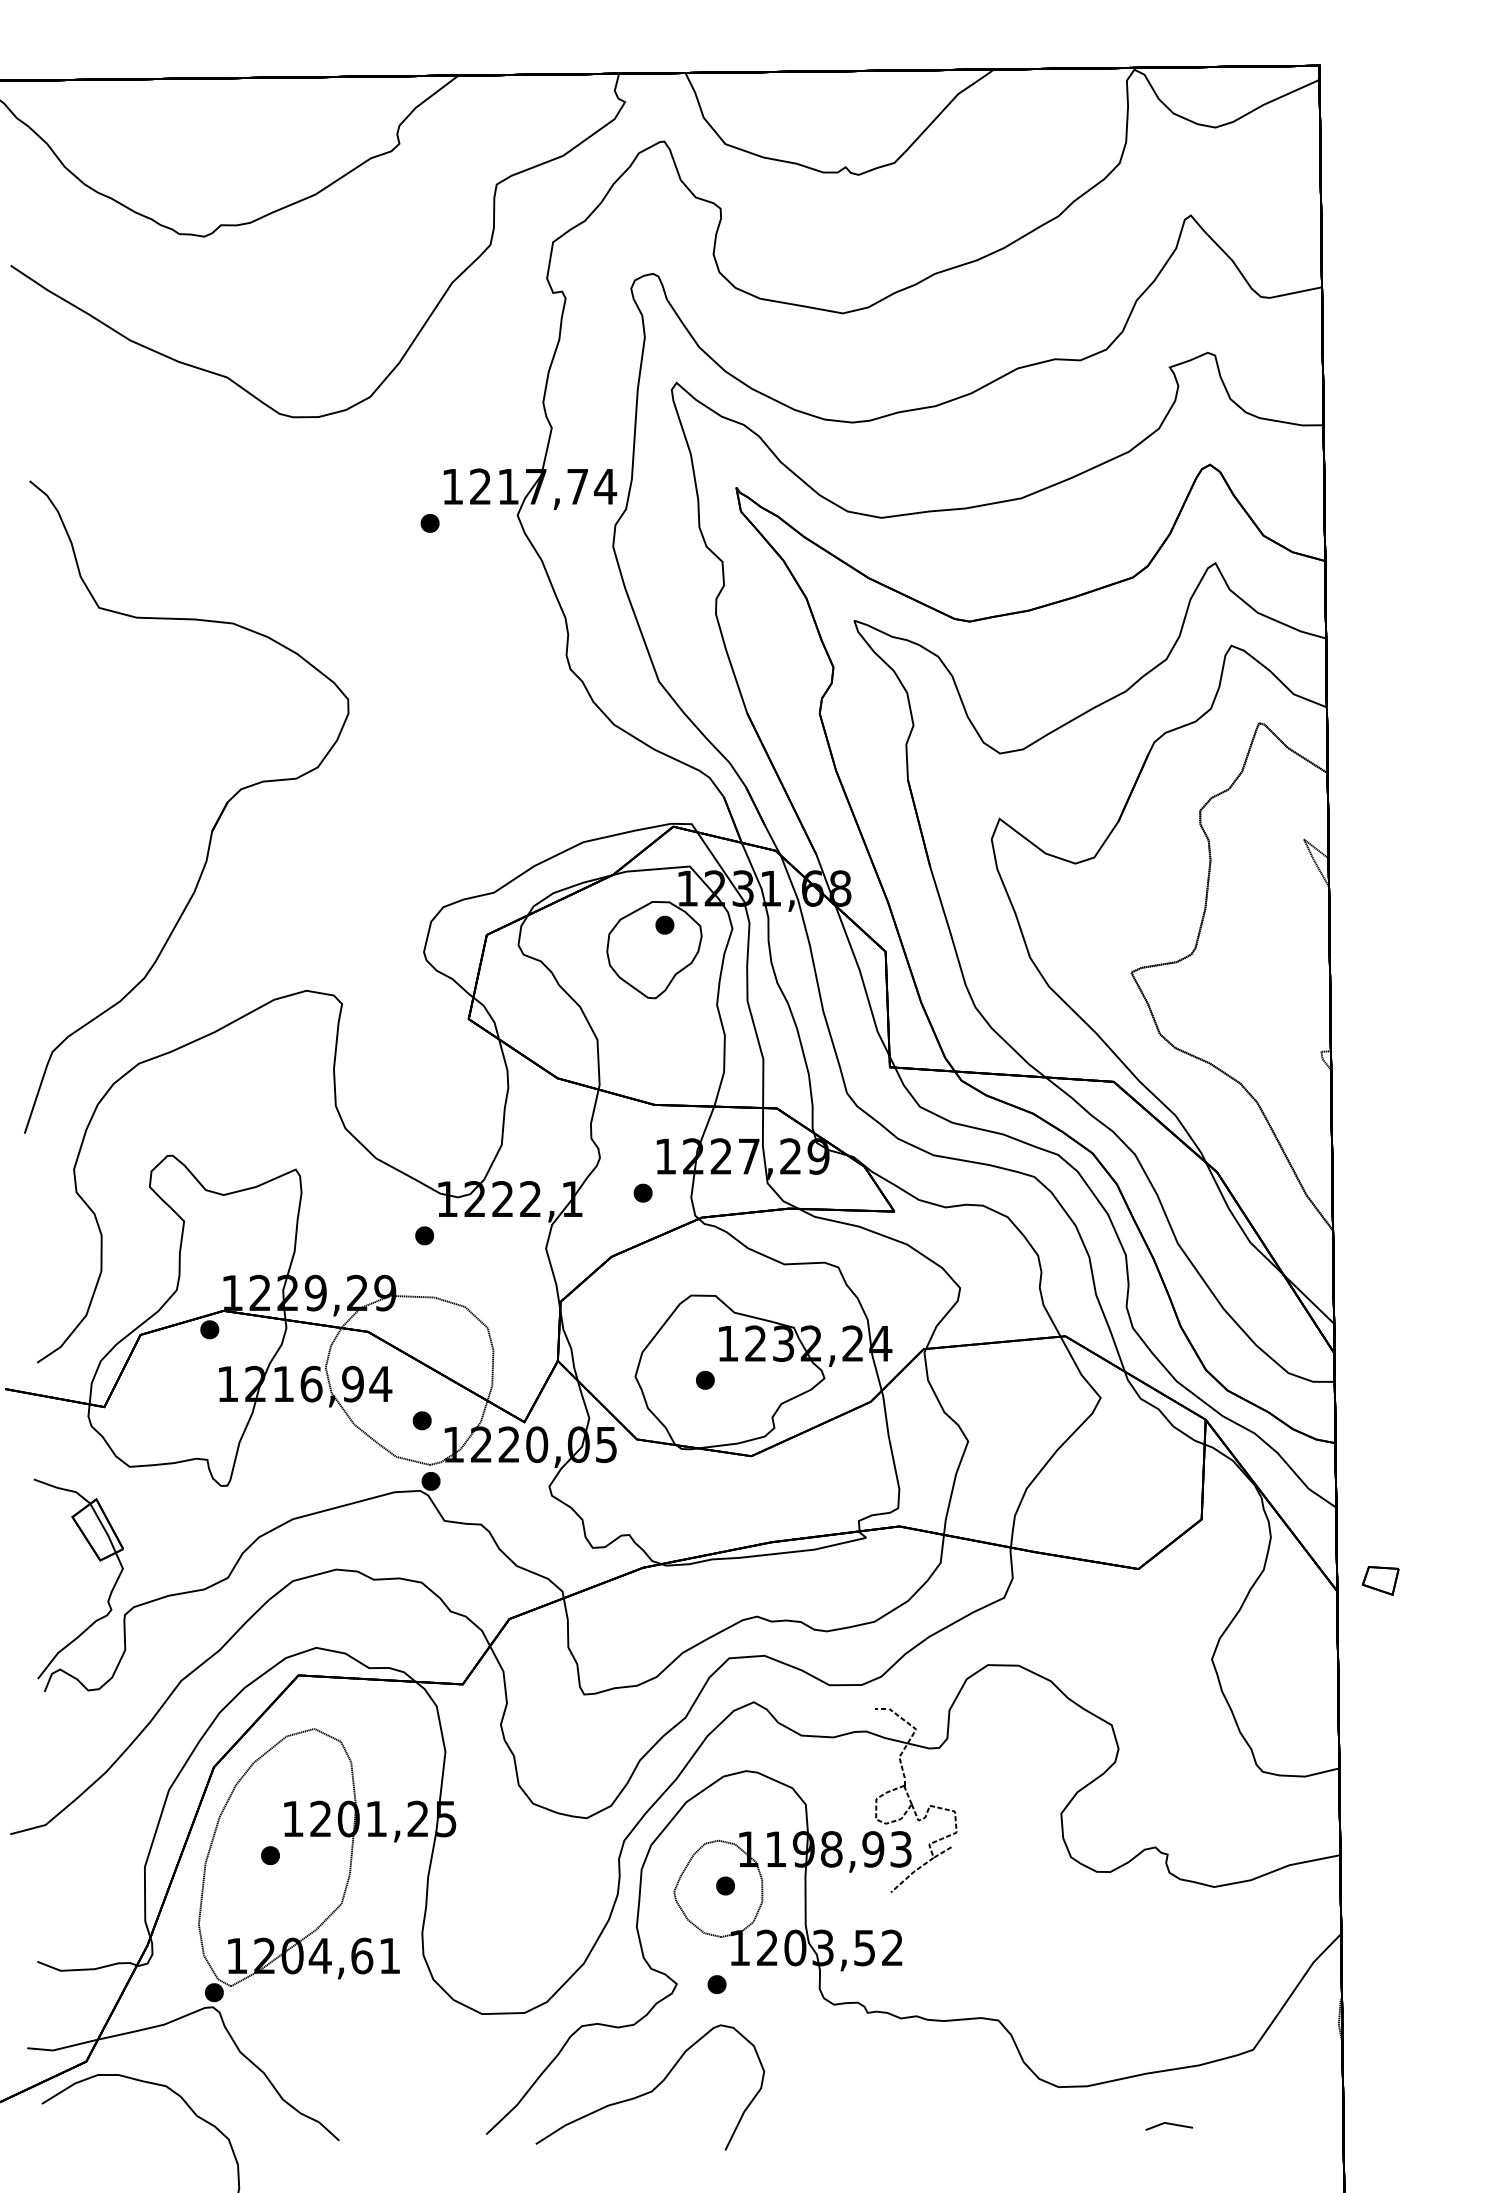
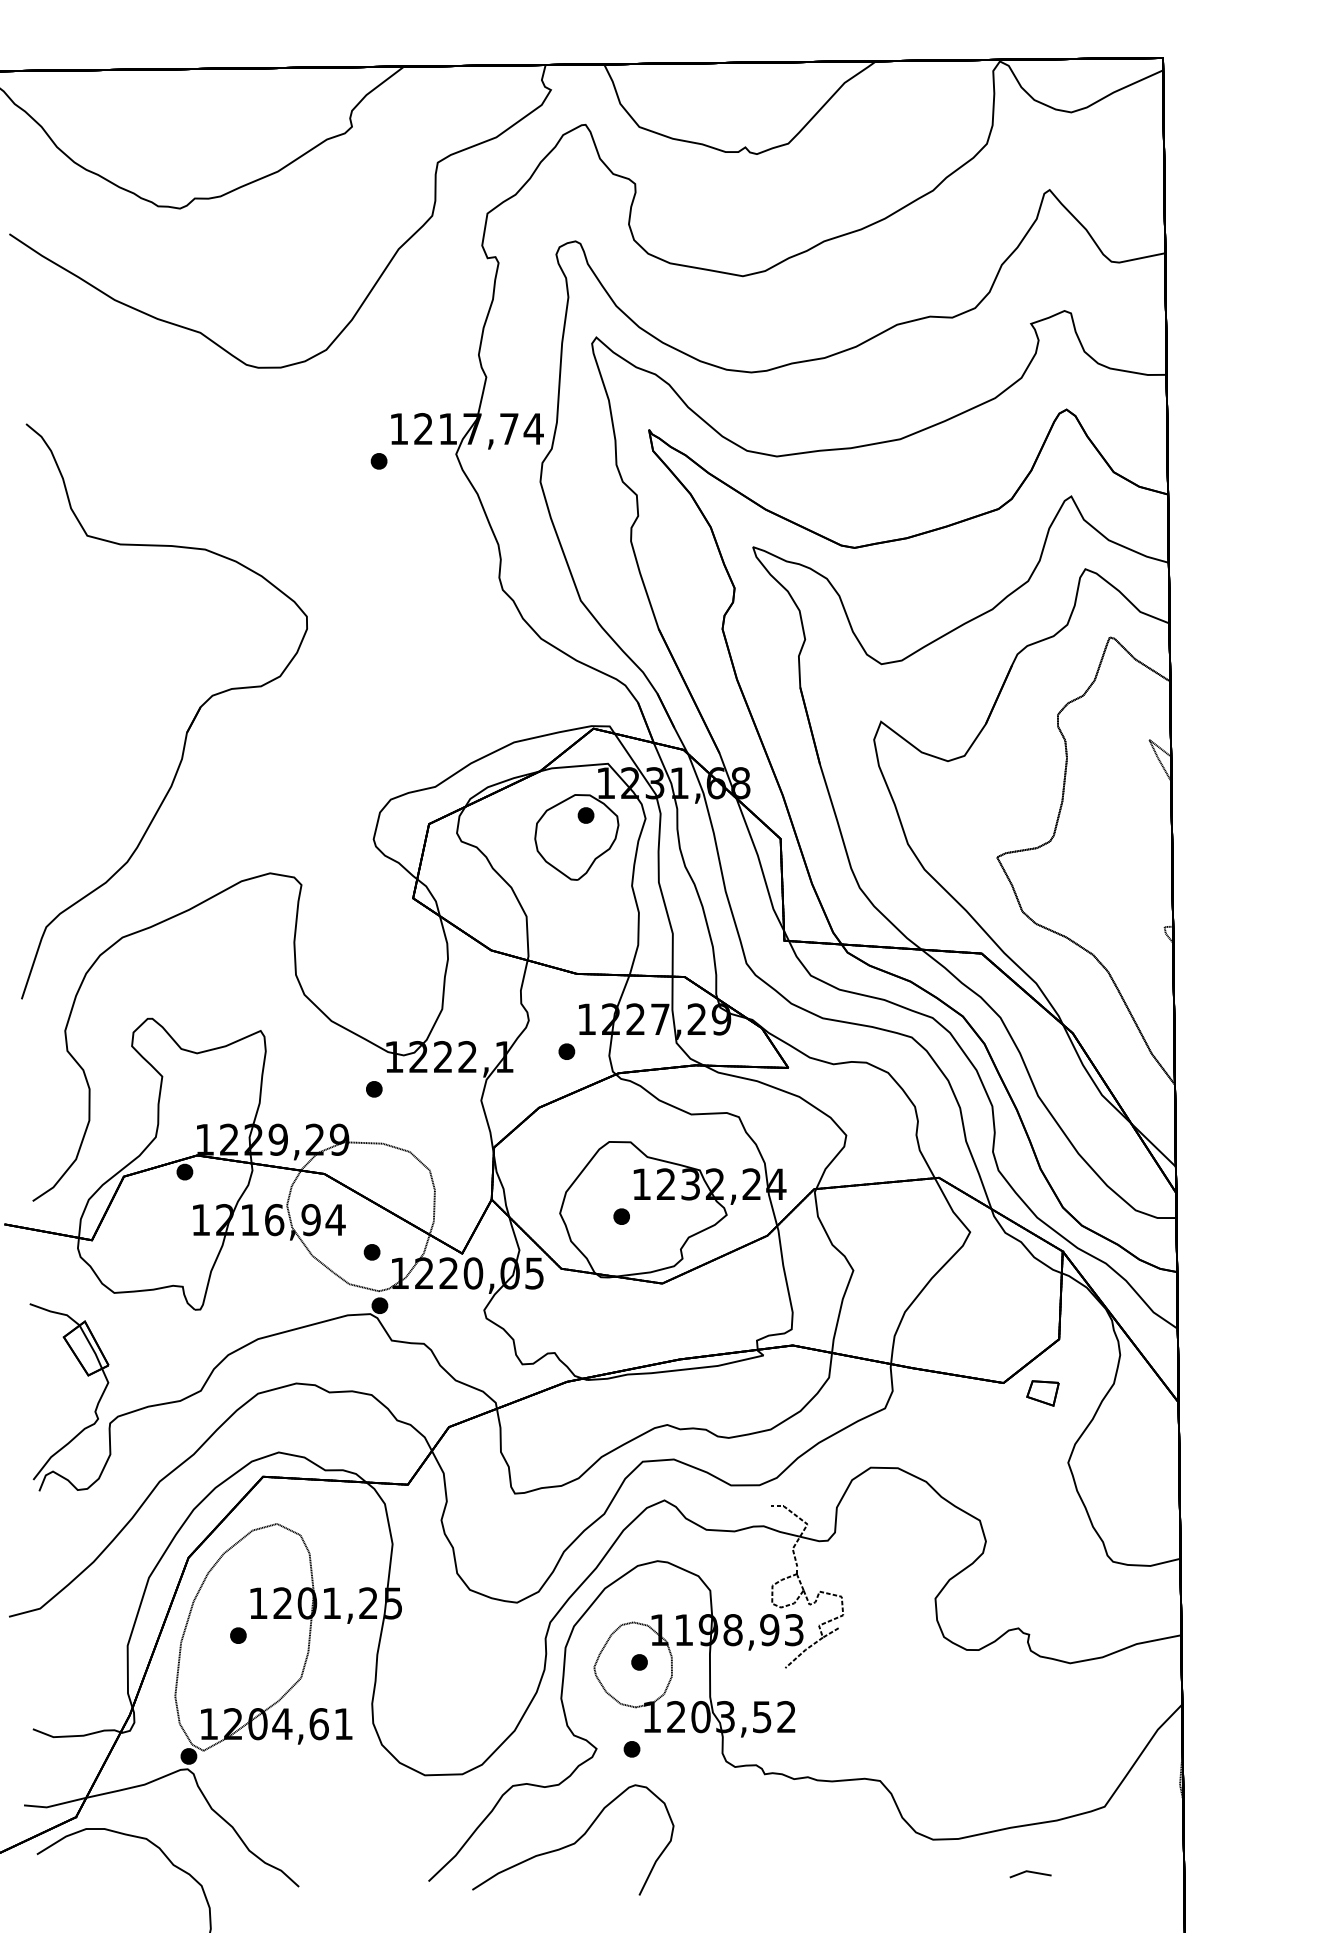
part: (1380, 1580) -> (1042, 1393), moved

